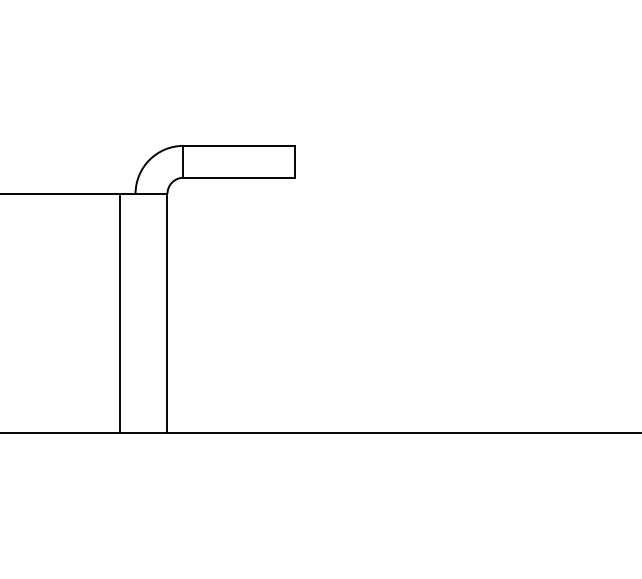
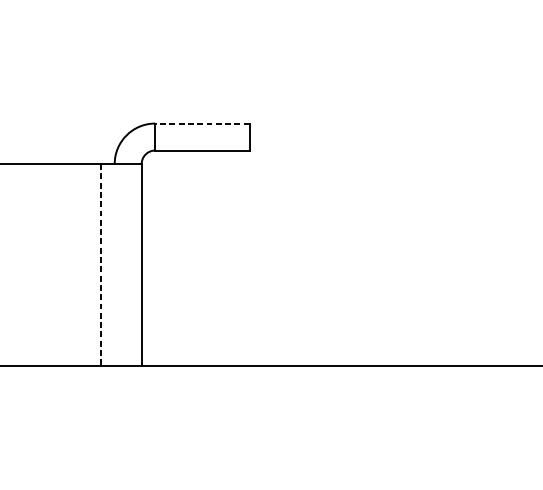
line: (239, 145) -> (202, 123), solid -> dashed
line: (119, 313) -> (101, 265), solid -> dashed

